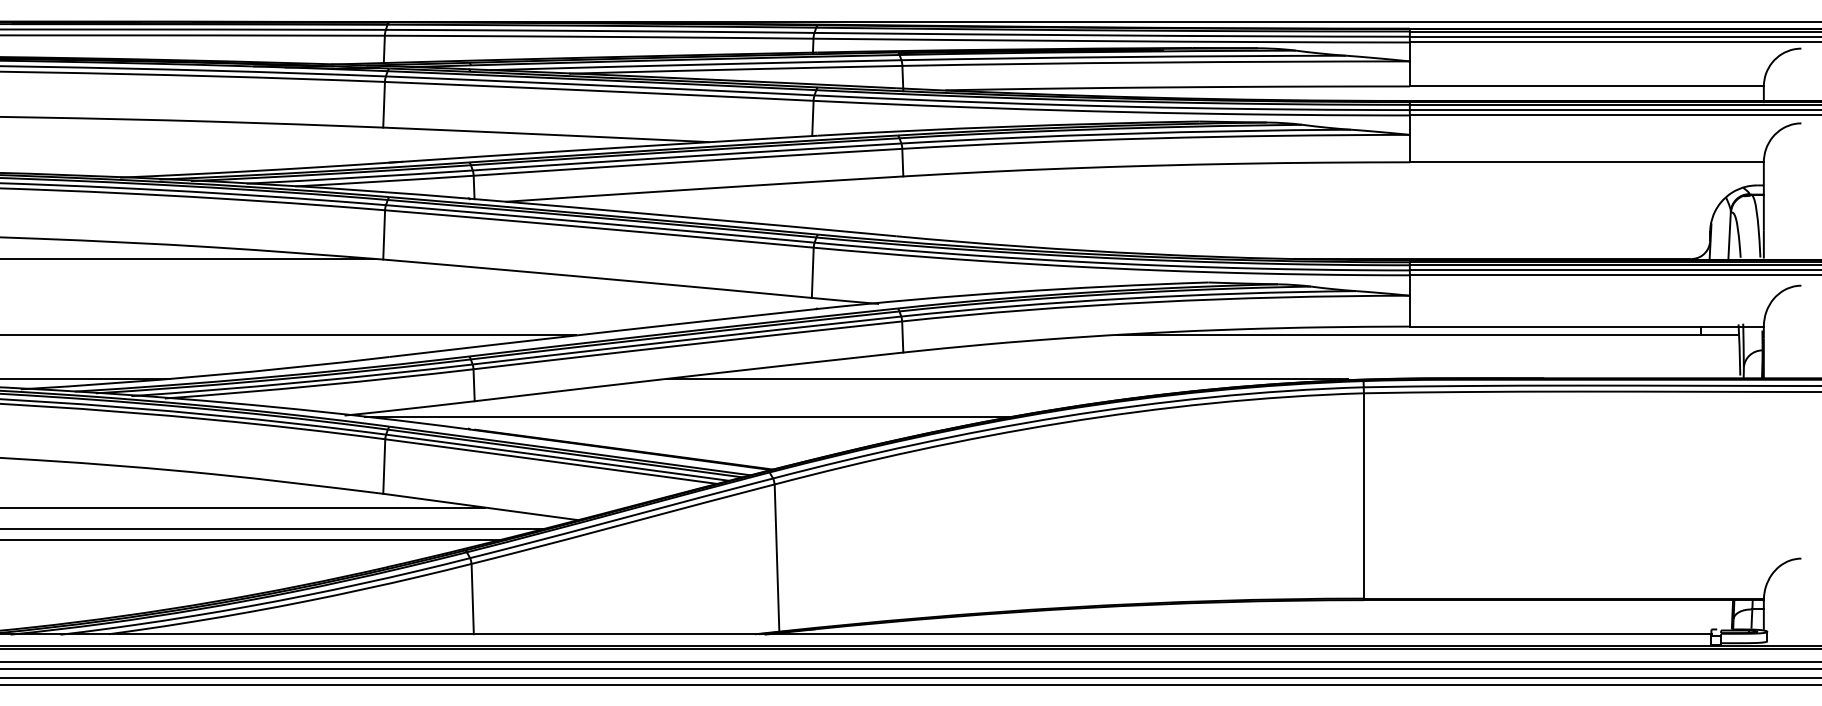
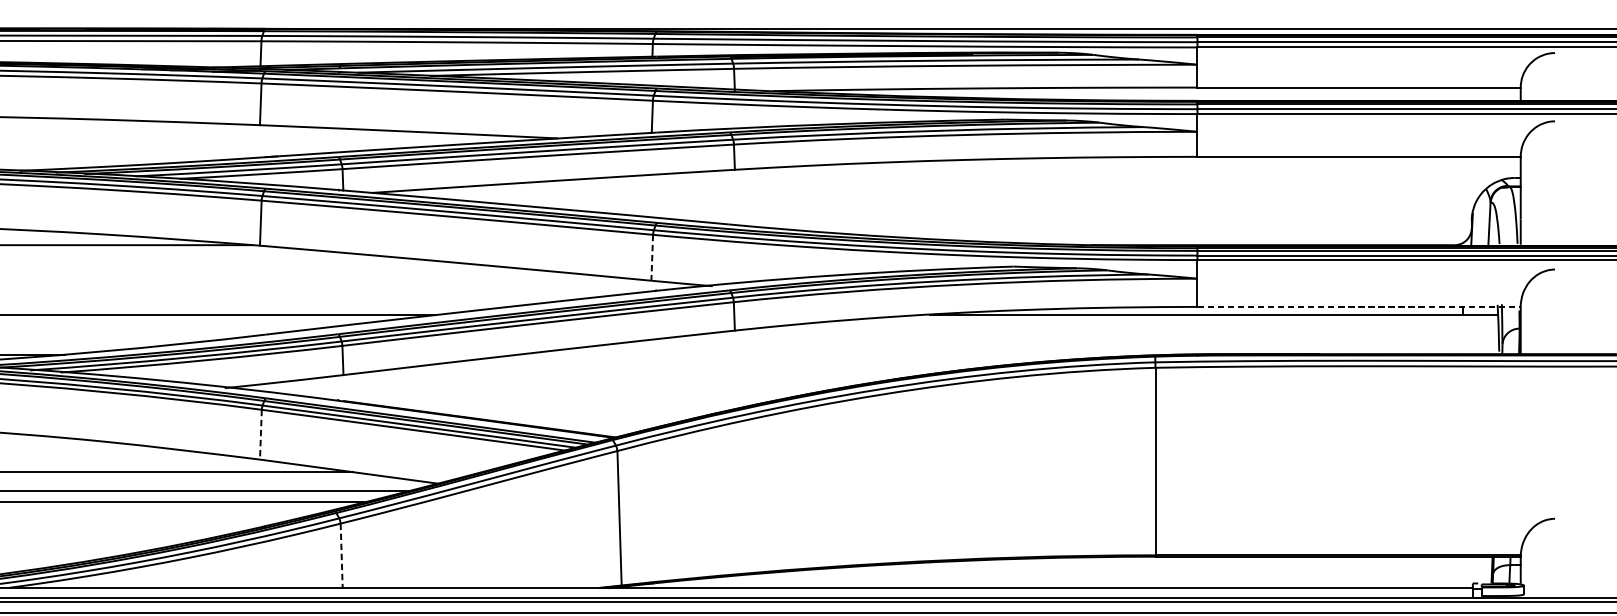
line: (812, 273) -> (651, 258), solid -> dashed
line: (1586, 326) -> (1358, 306), solid -> dashed
line: (1007, 379) -> (830, 355), removed
line: (686, 417) -> (536, 389), removed
line: (384, 467) -> (261, 435), solid -> dashed
line: (472, 599) -> (341, 556), solid -> dashed

